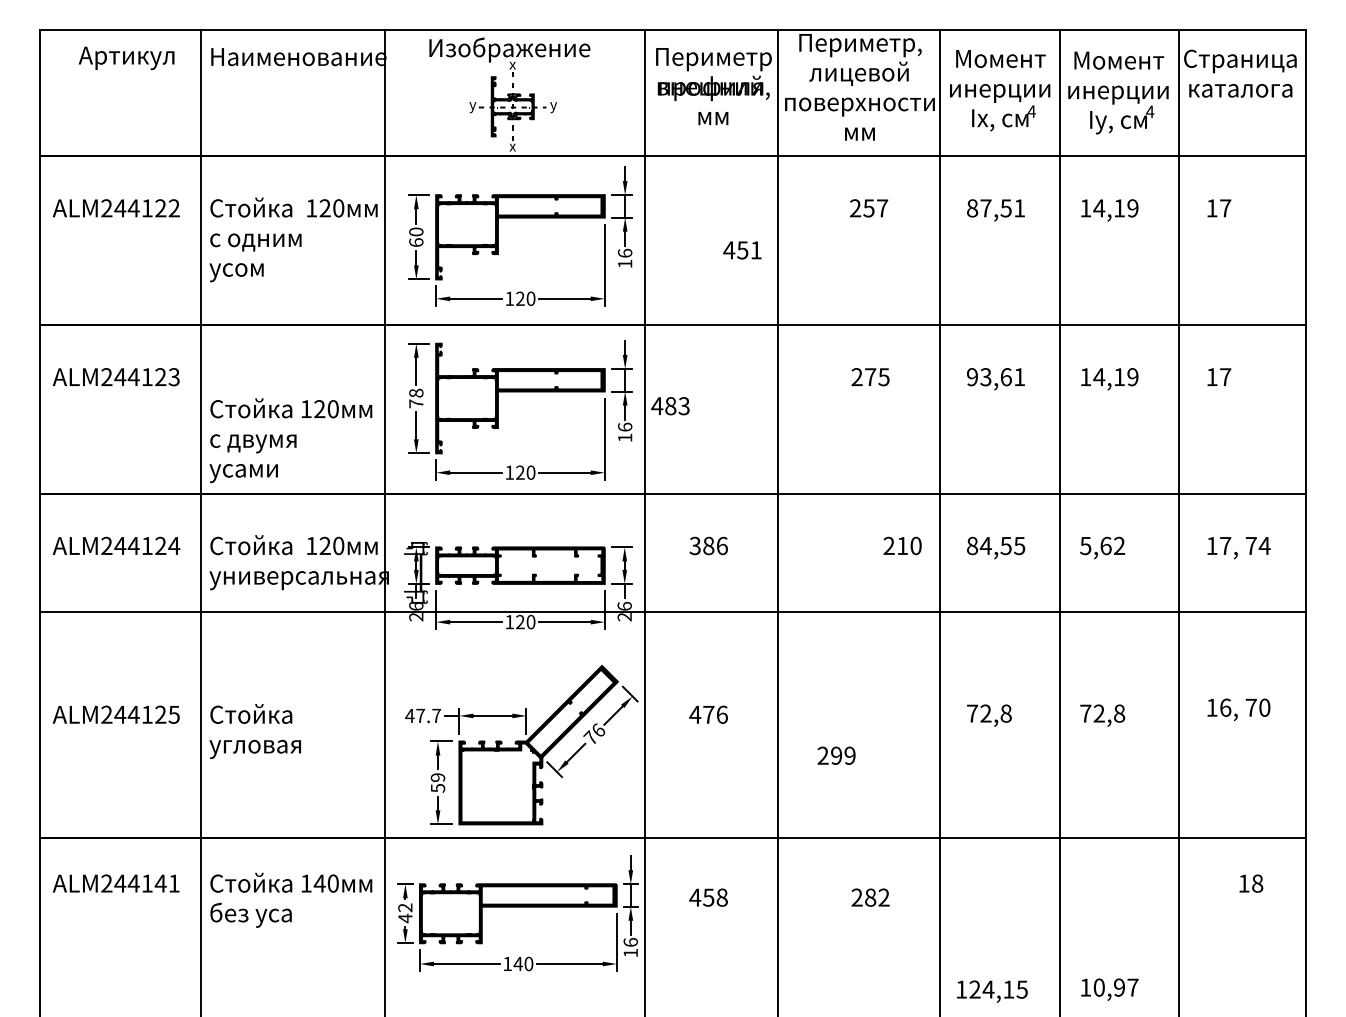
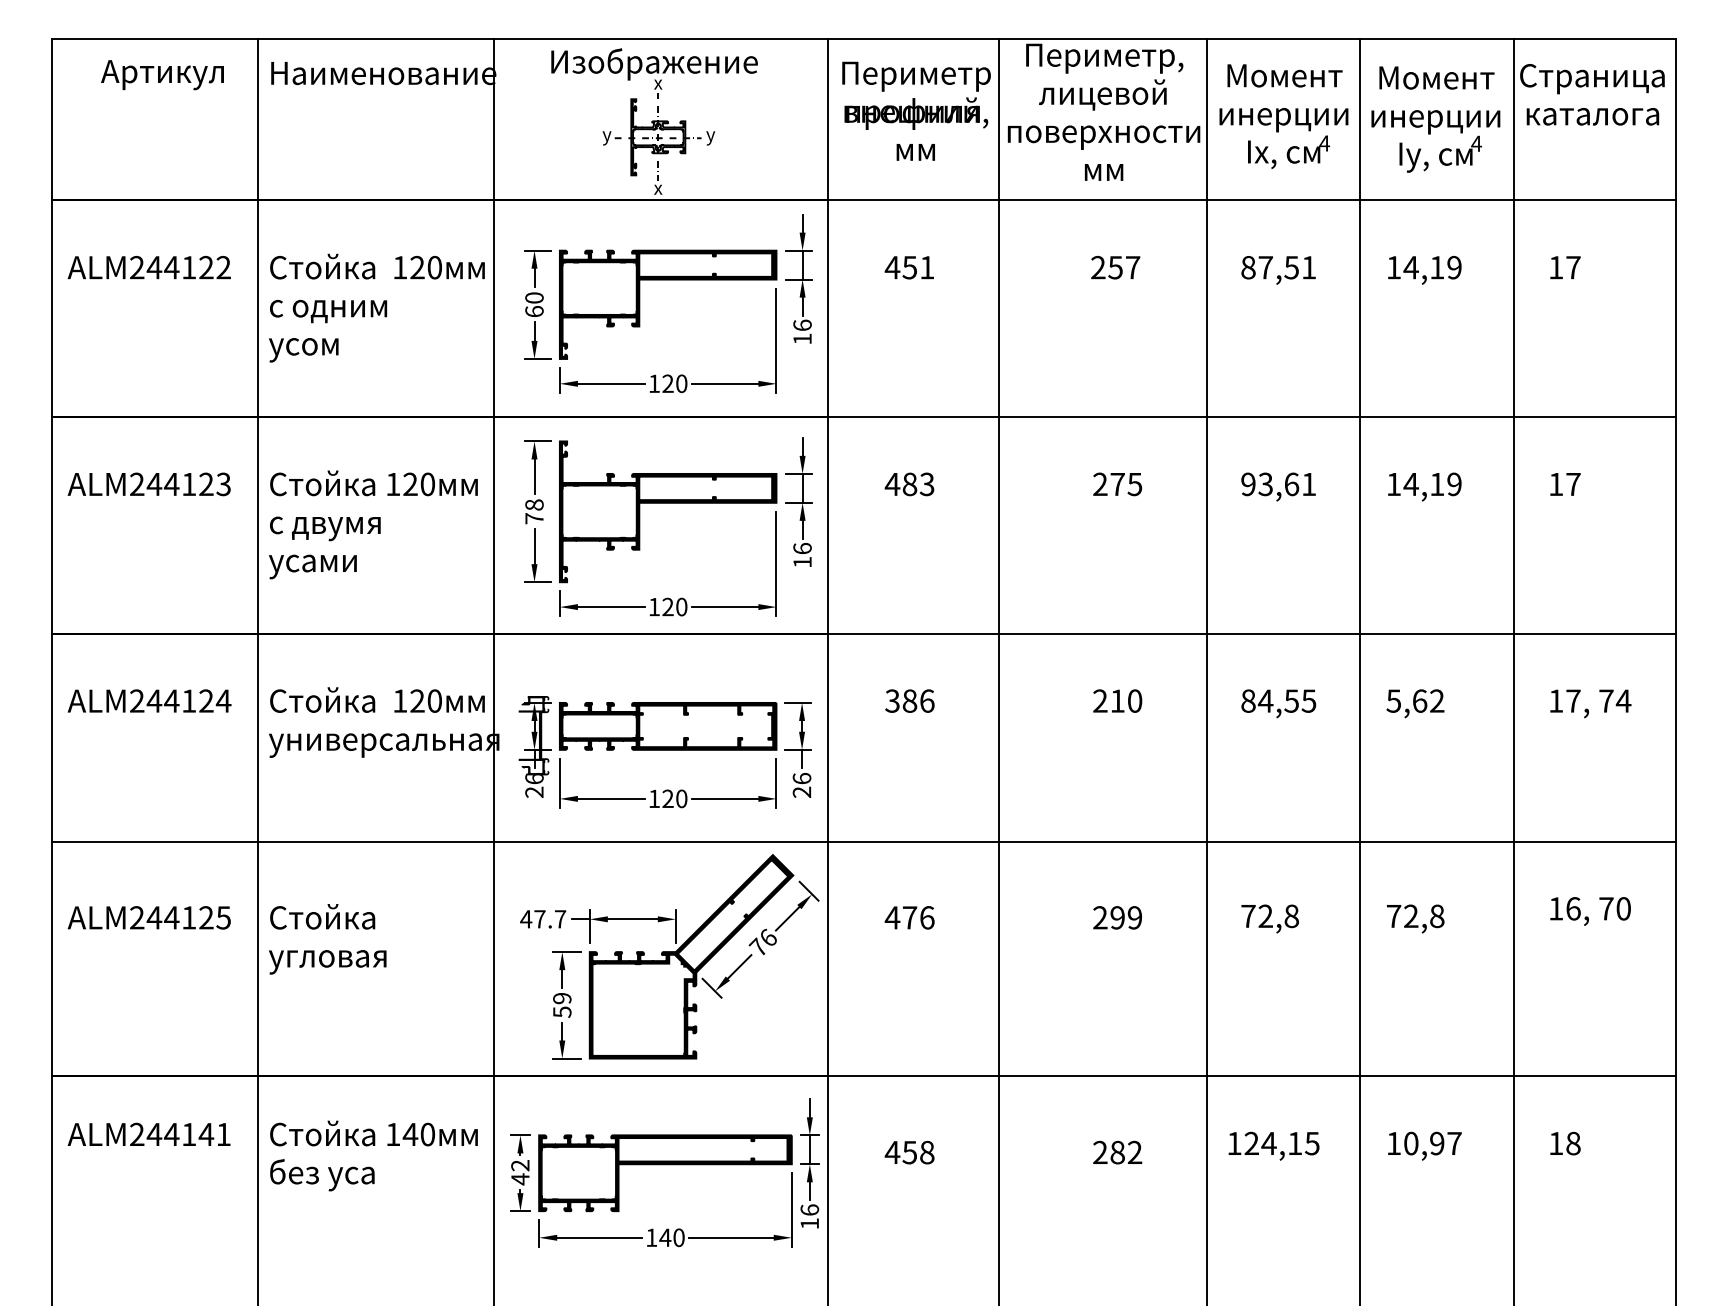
text: (742, 250) -> (909, 267), moved
text: (670, 406) -> (909, 484), moved
text: (290, 440) -> (372, 524), moved
text: (902, 545) -> (1117, 700), moved
line: (672, 612) -> (863, 841), moved
text: (836, 755) -> (1117, 917), moved
text: (1251, 883) -> (1565, 1143), moved
text: (1109, 989) -> (1424, 1145), moved
text: (992, 991) -> (1274, 1145), moved

